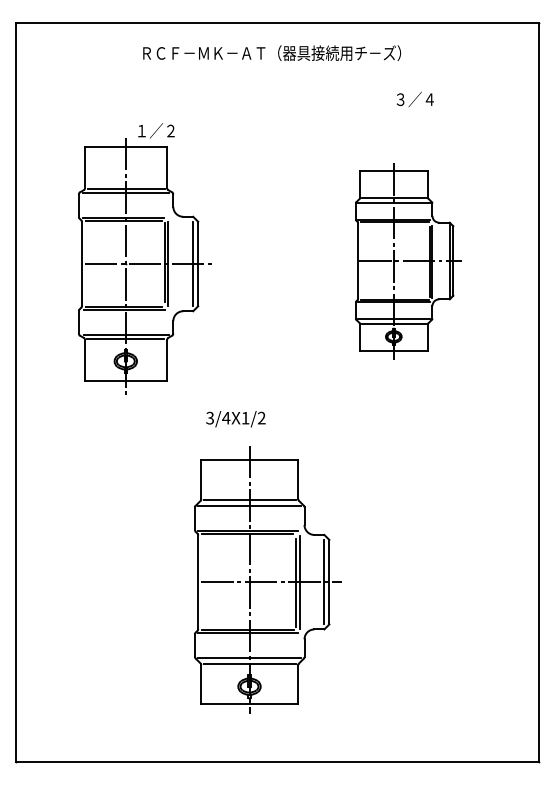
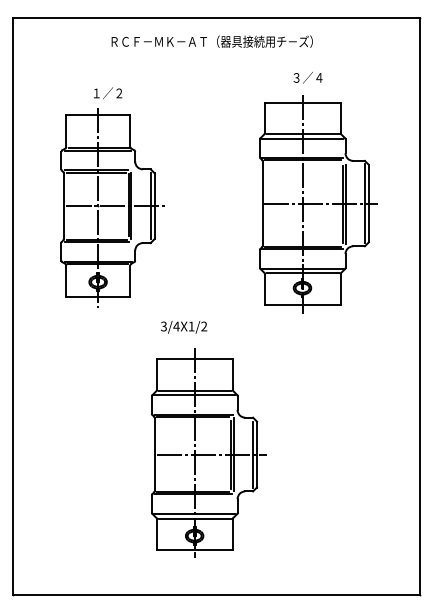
text: (414, 99) -> (307, 77), moved
text: (157, 131) -> (108, 93), moved
part: (408, 261) -> (318, 204), size x1.43

